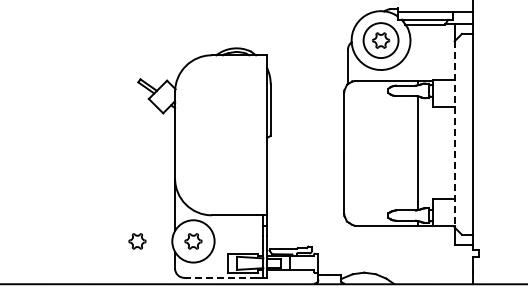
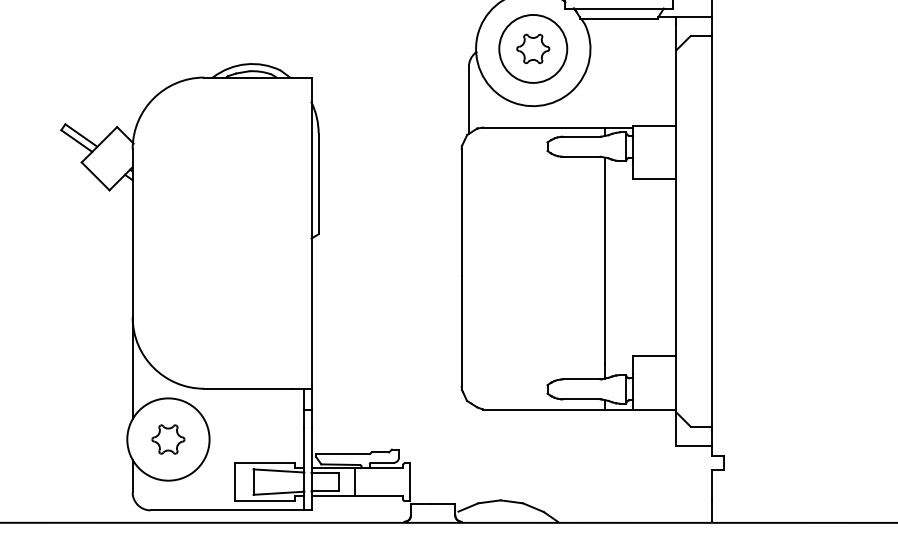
line: (454, 134) -> (676, 231), dashed -> solid
part: (137, 241) -> (59, 439), removed
line: (220, 277) -> (221, 509), dashed -> solid

